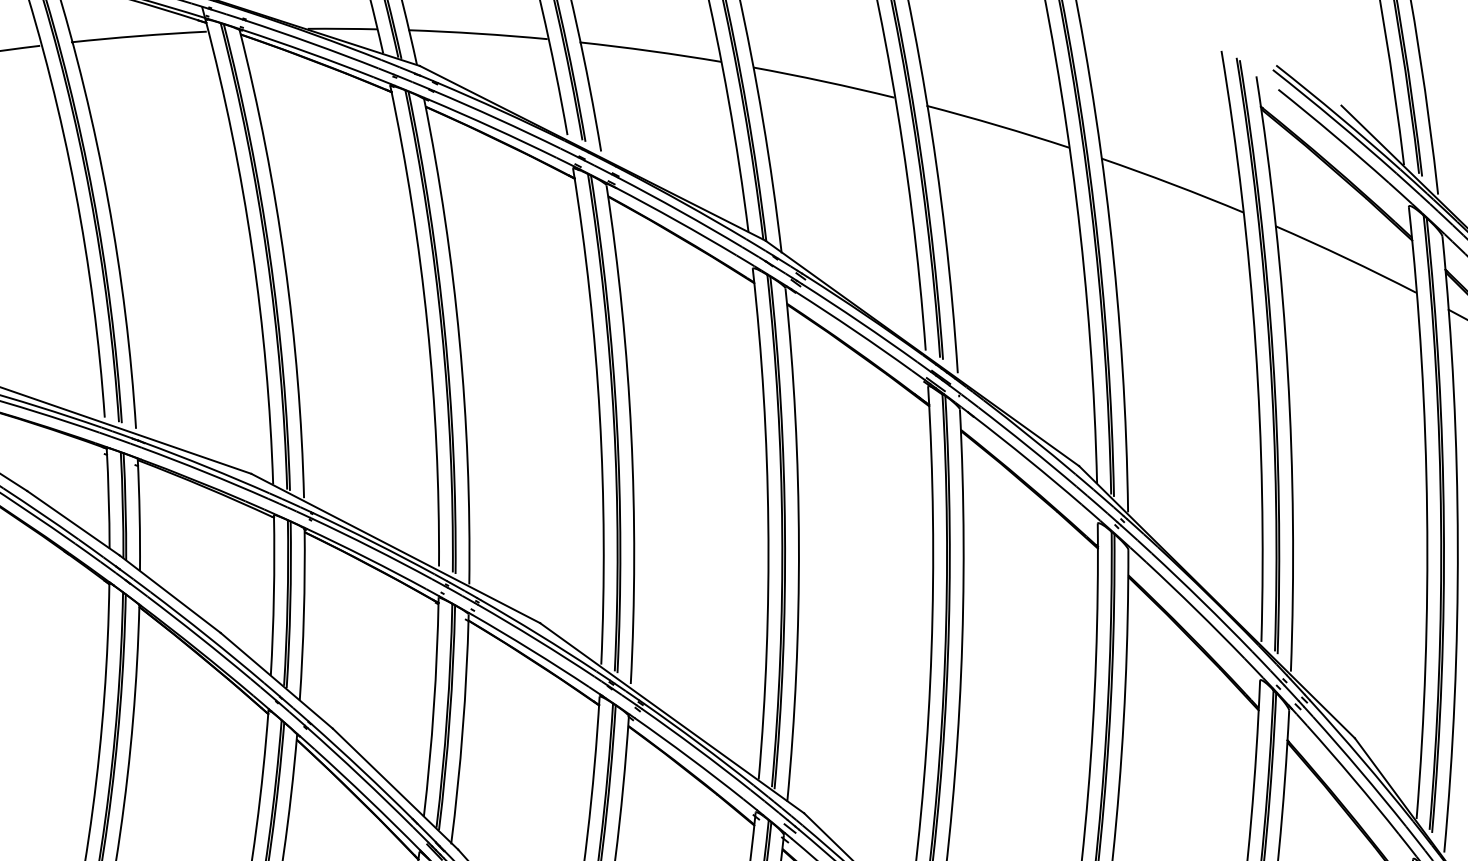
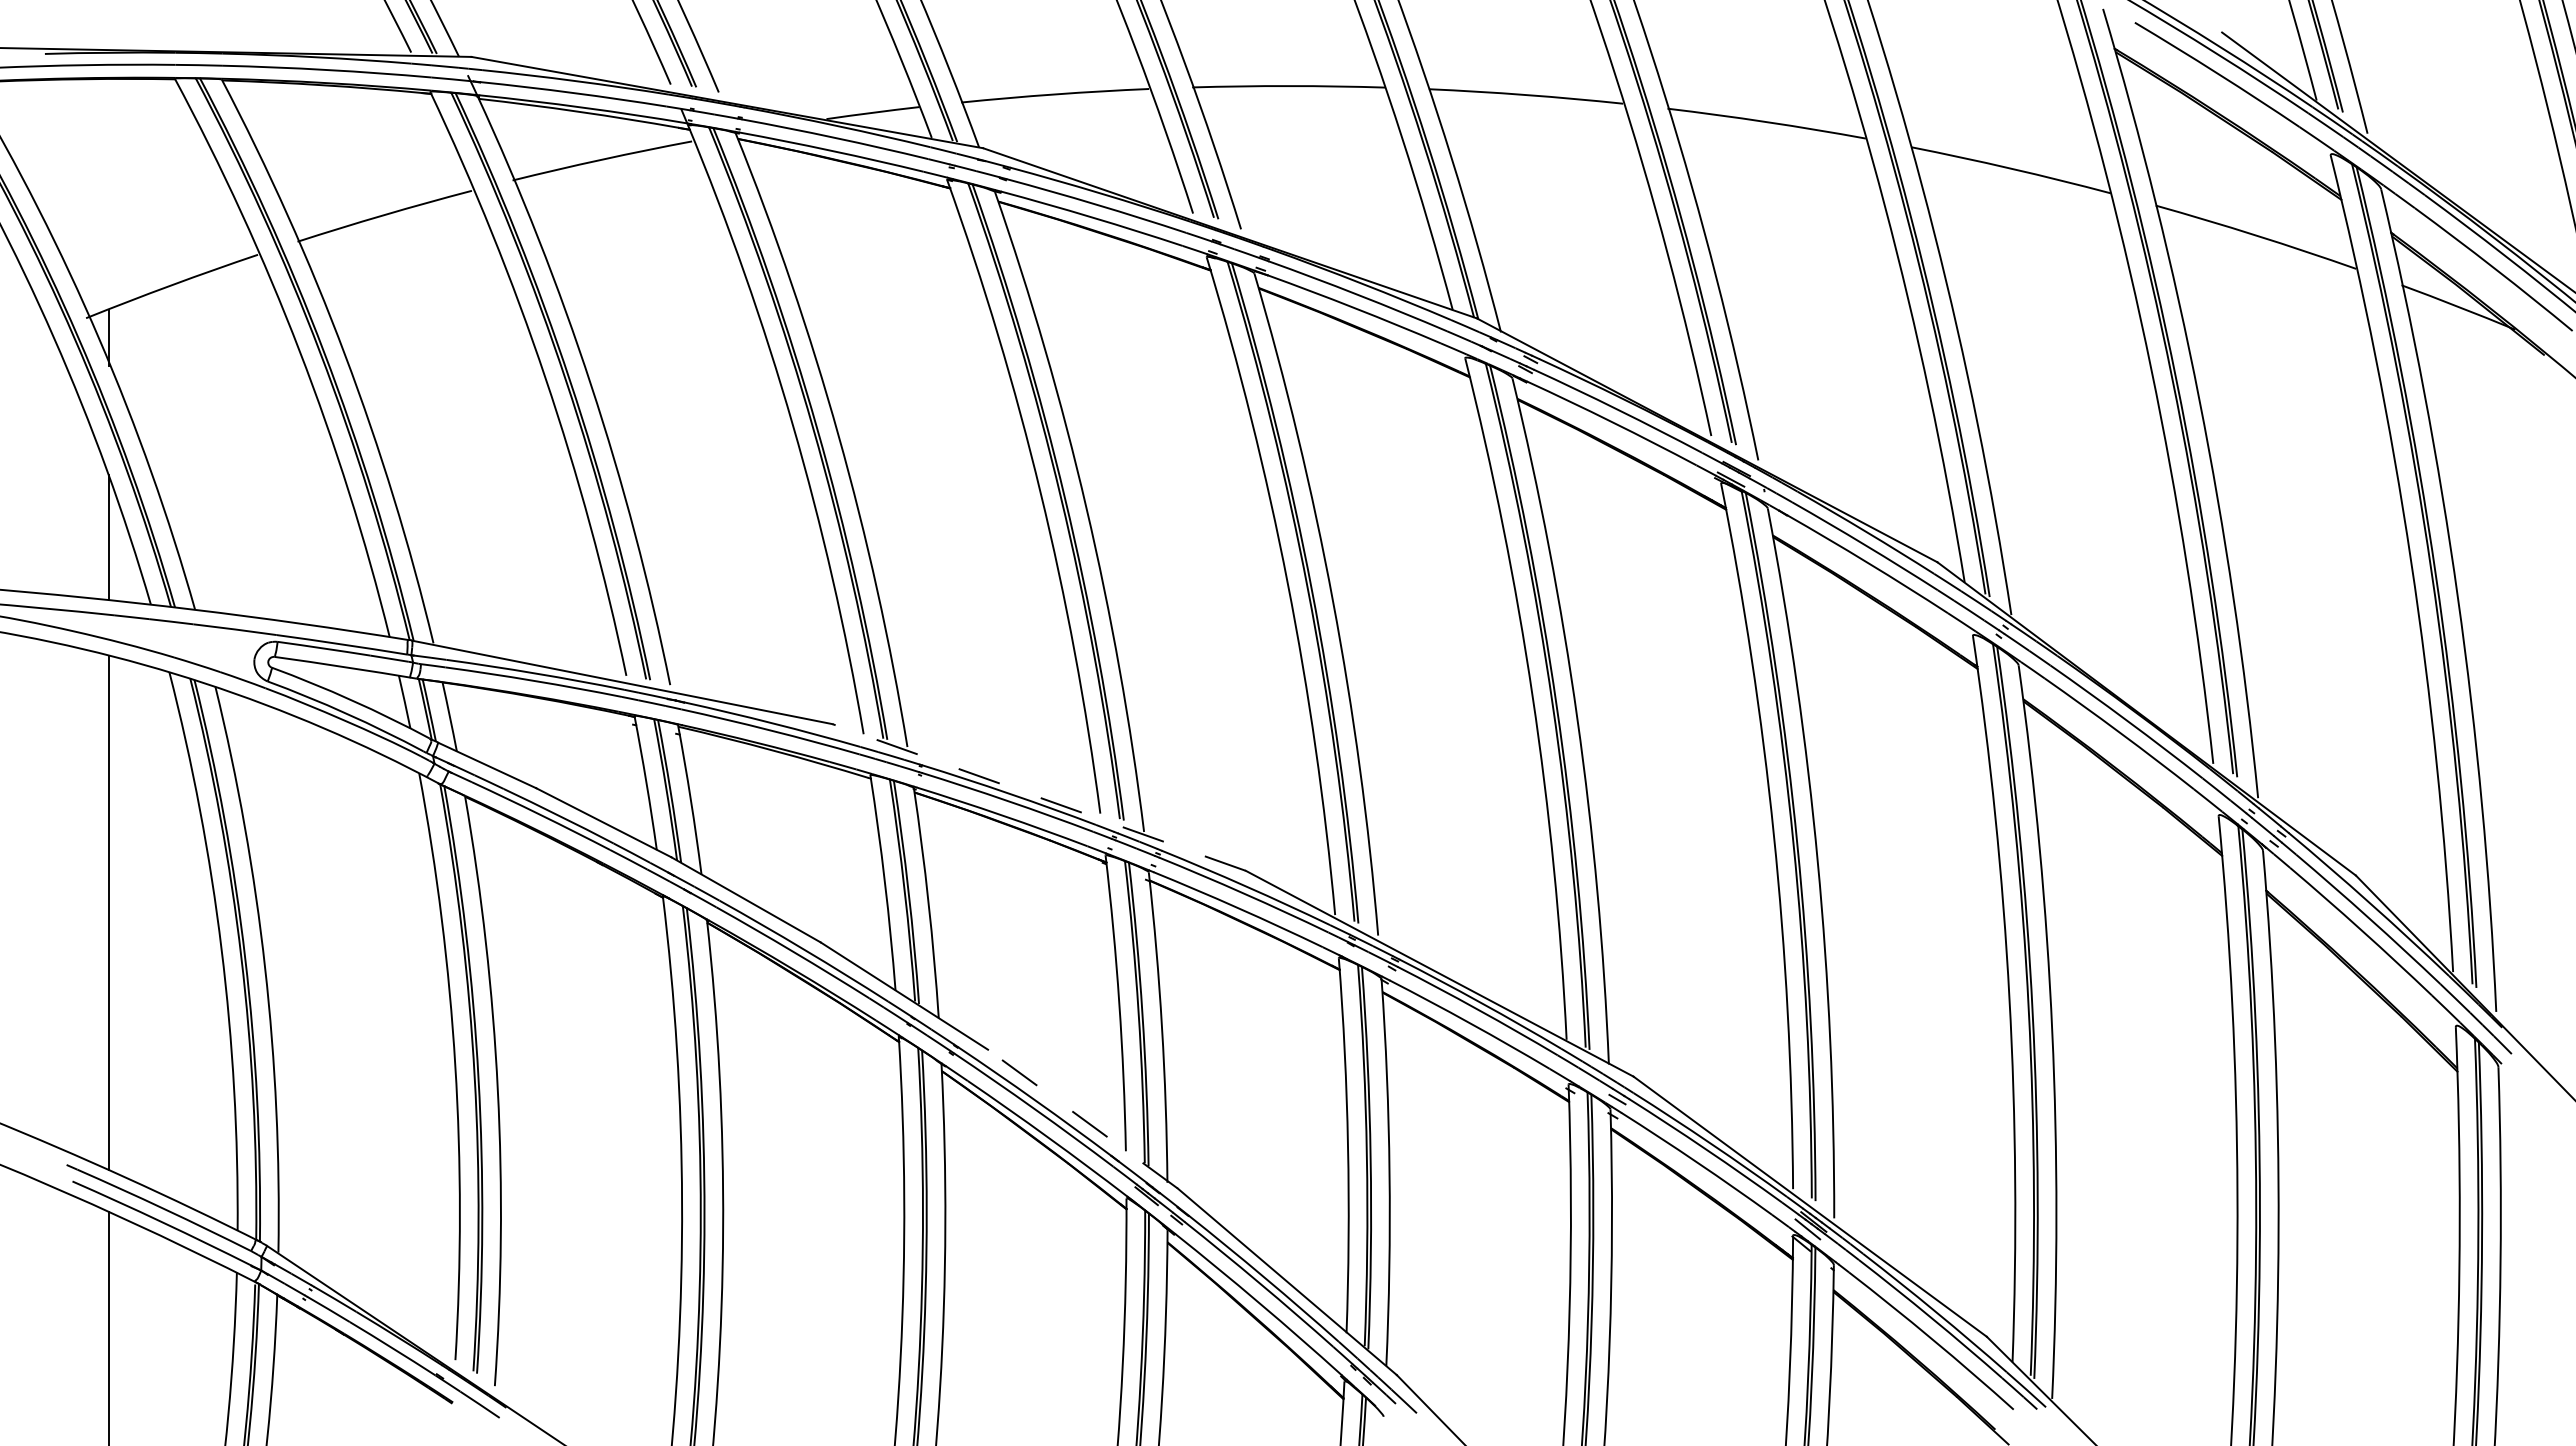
line: (395, 548) -> (1038, 797), solid -> dashed
line: (395, 789) -> (1082, 1119), solid -> dashed

